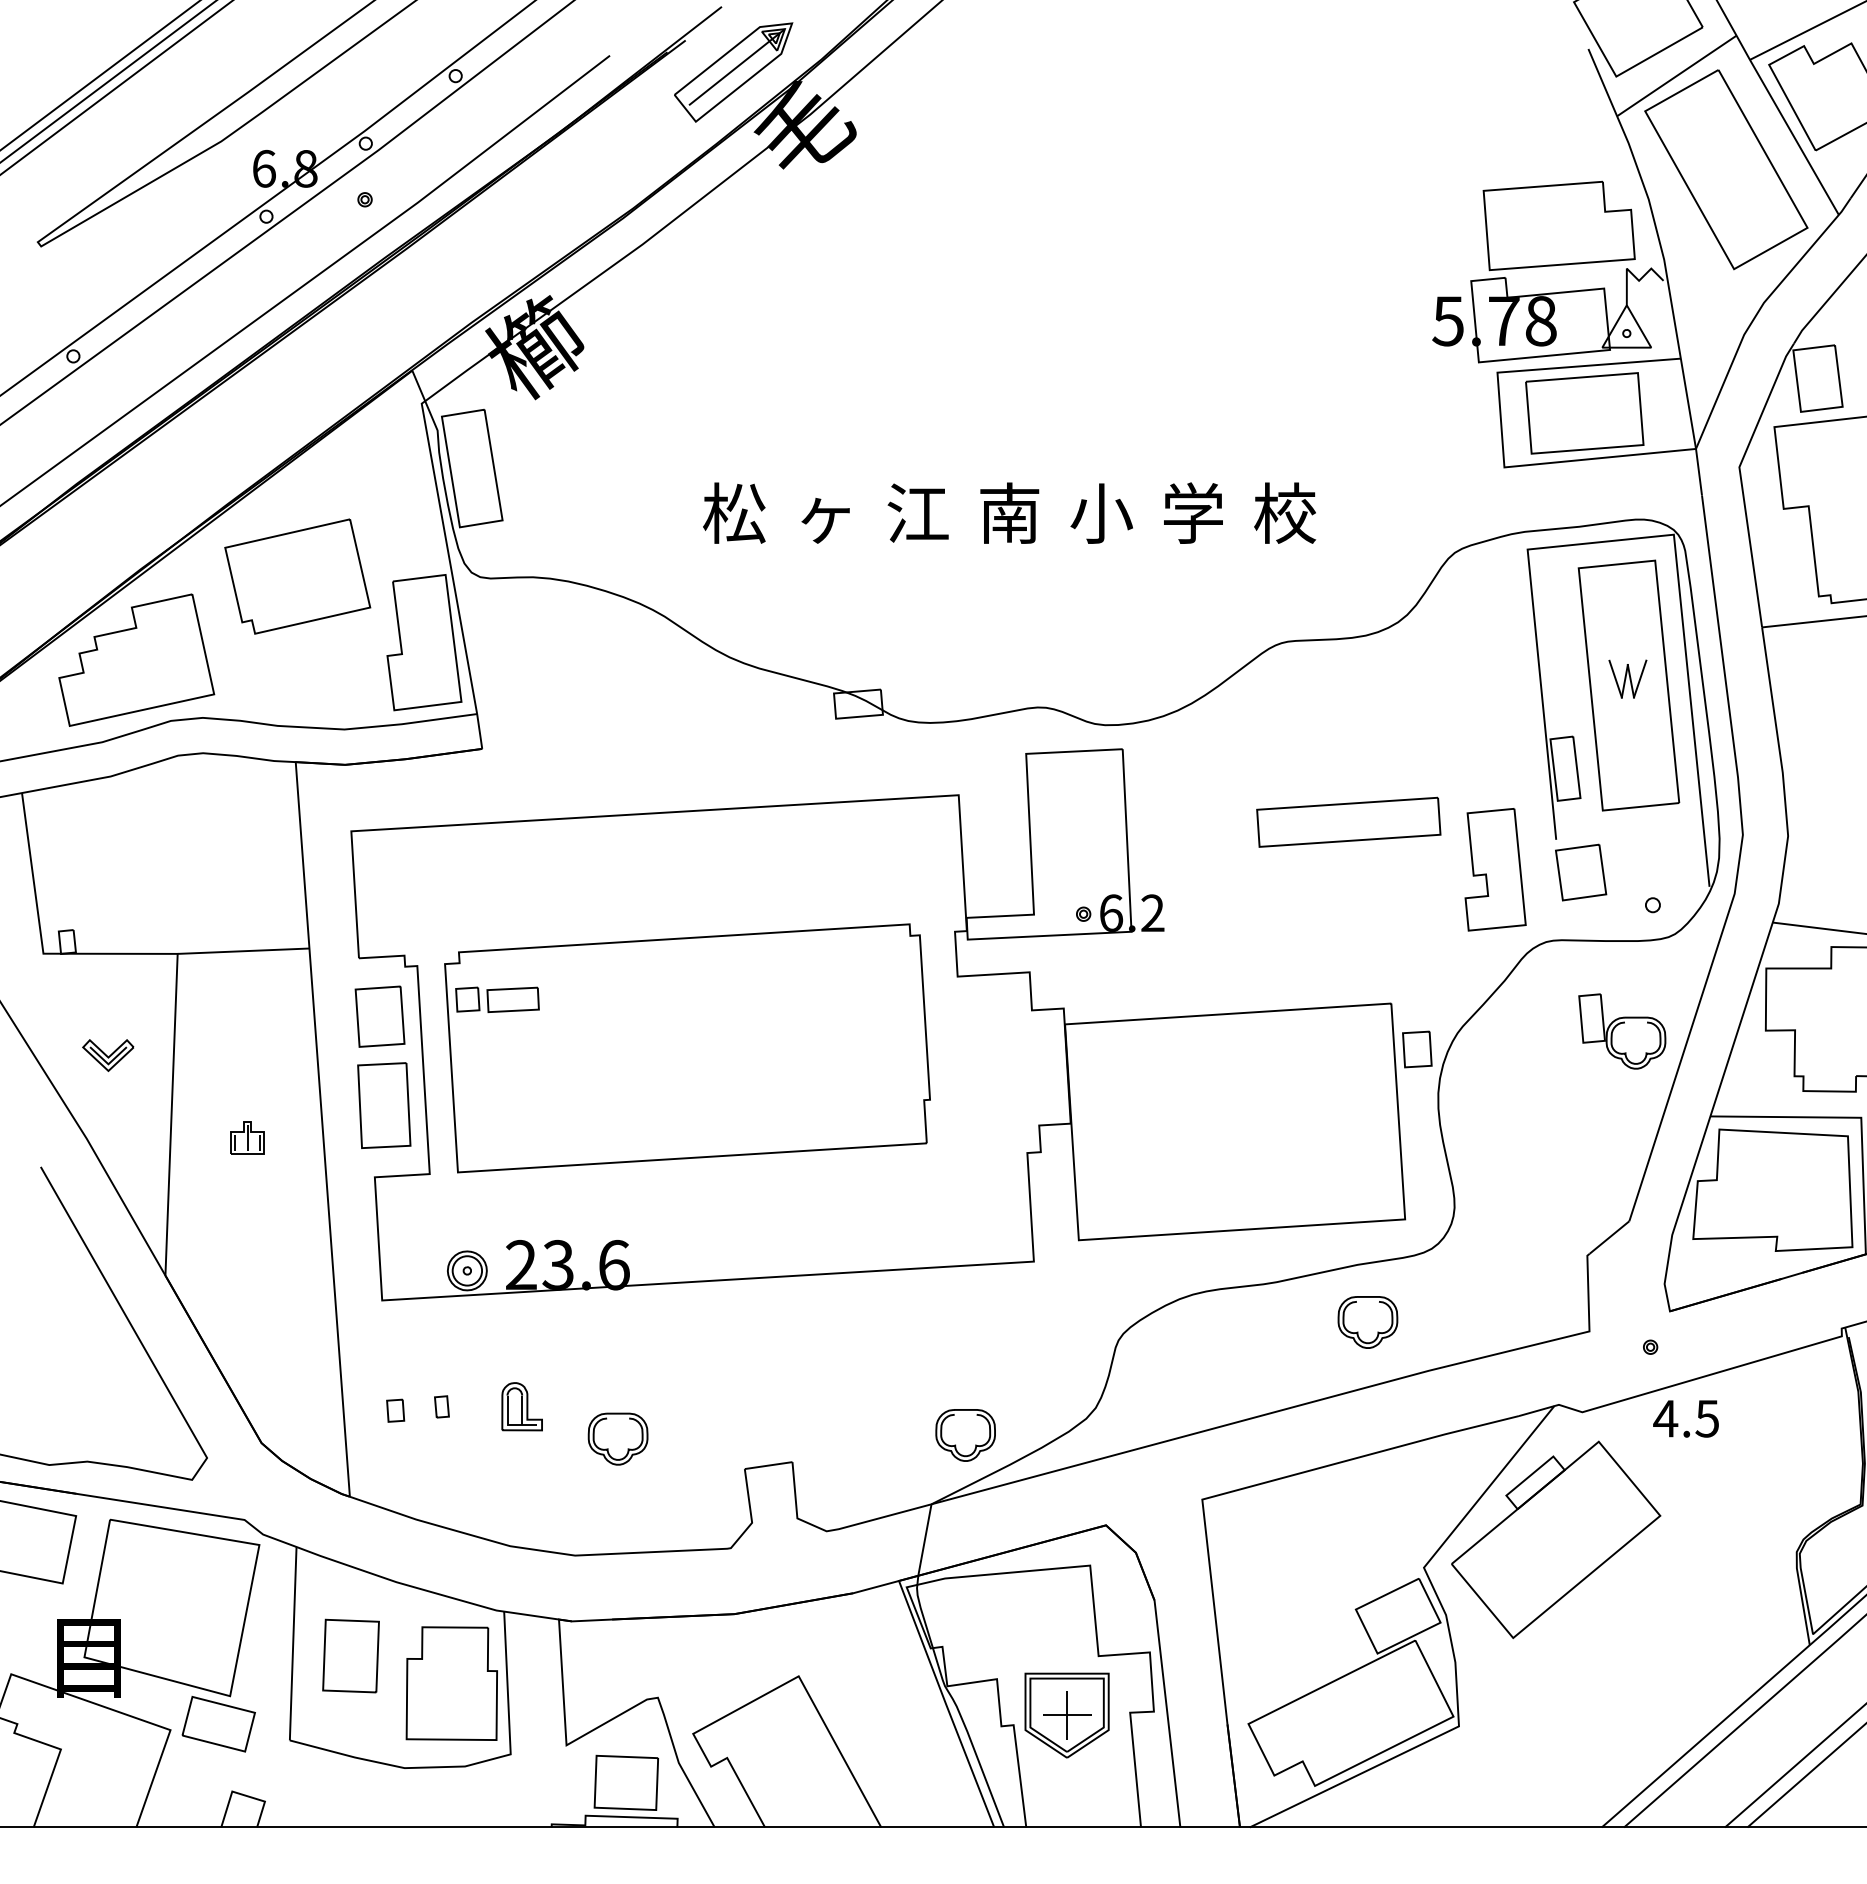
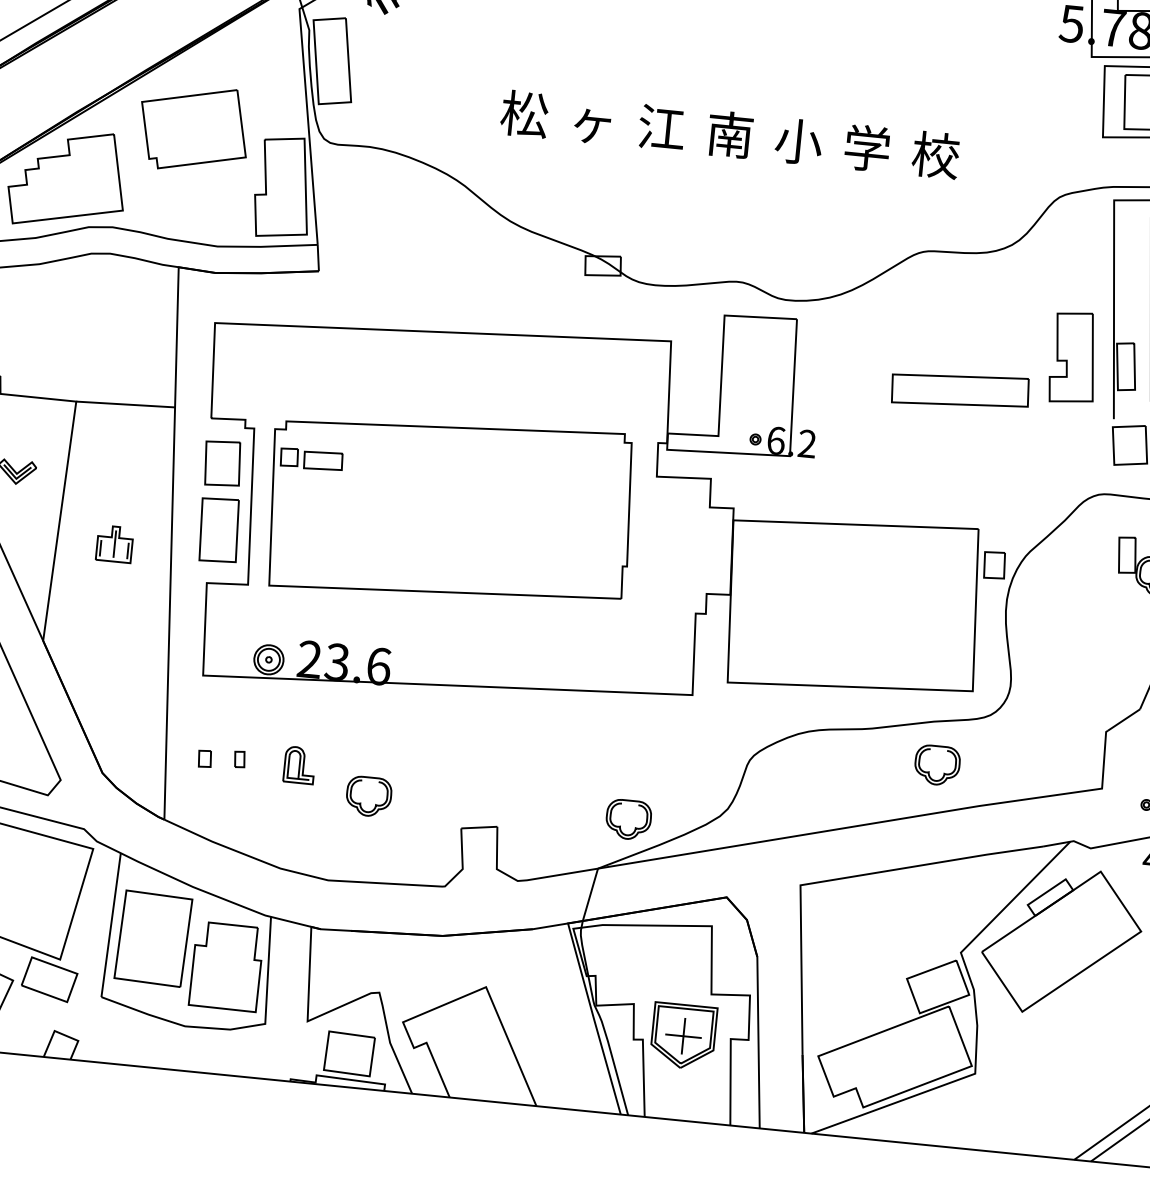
part: (1495, 869) -> (1074, 357), moved
part: (247, 1137) -> (114, 543), size x1.43
part: (350, 1655) -> (153, 938), size x1.67

